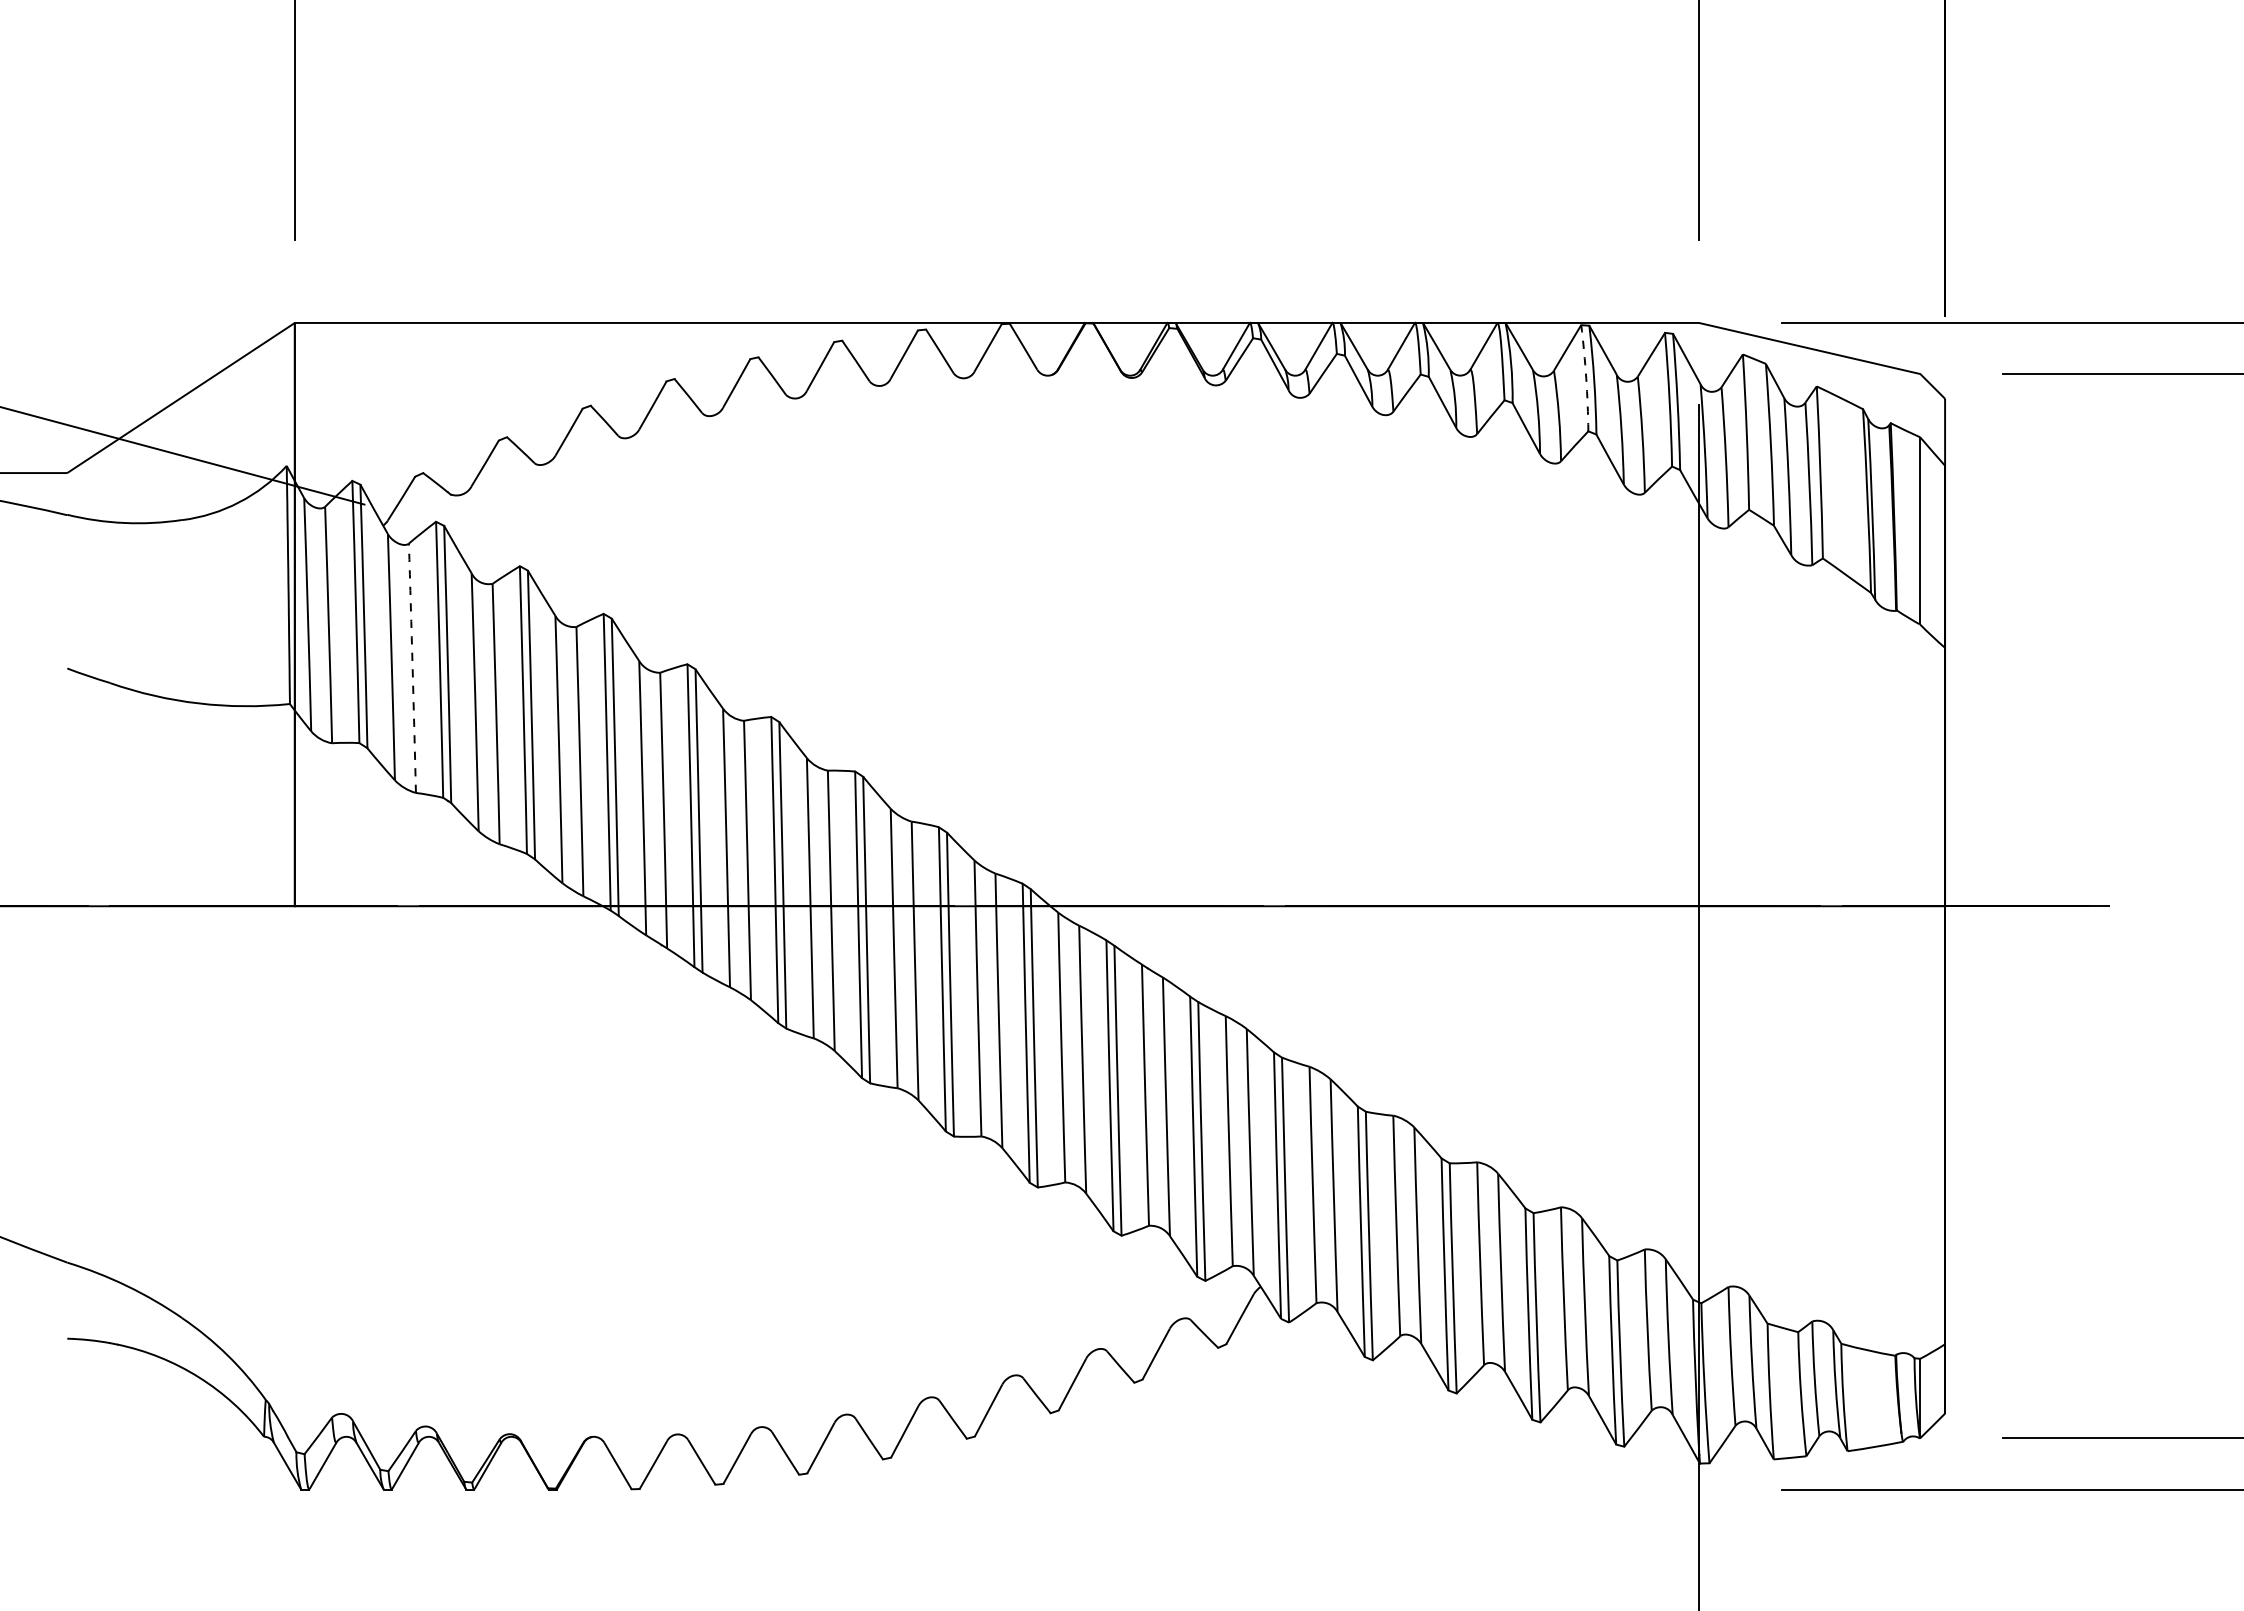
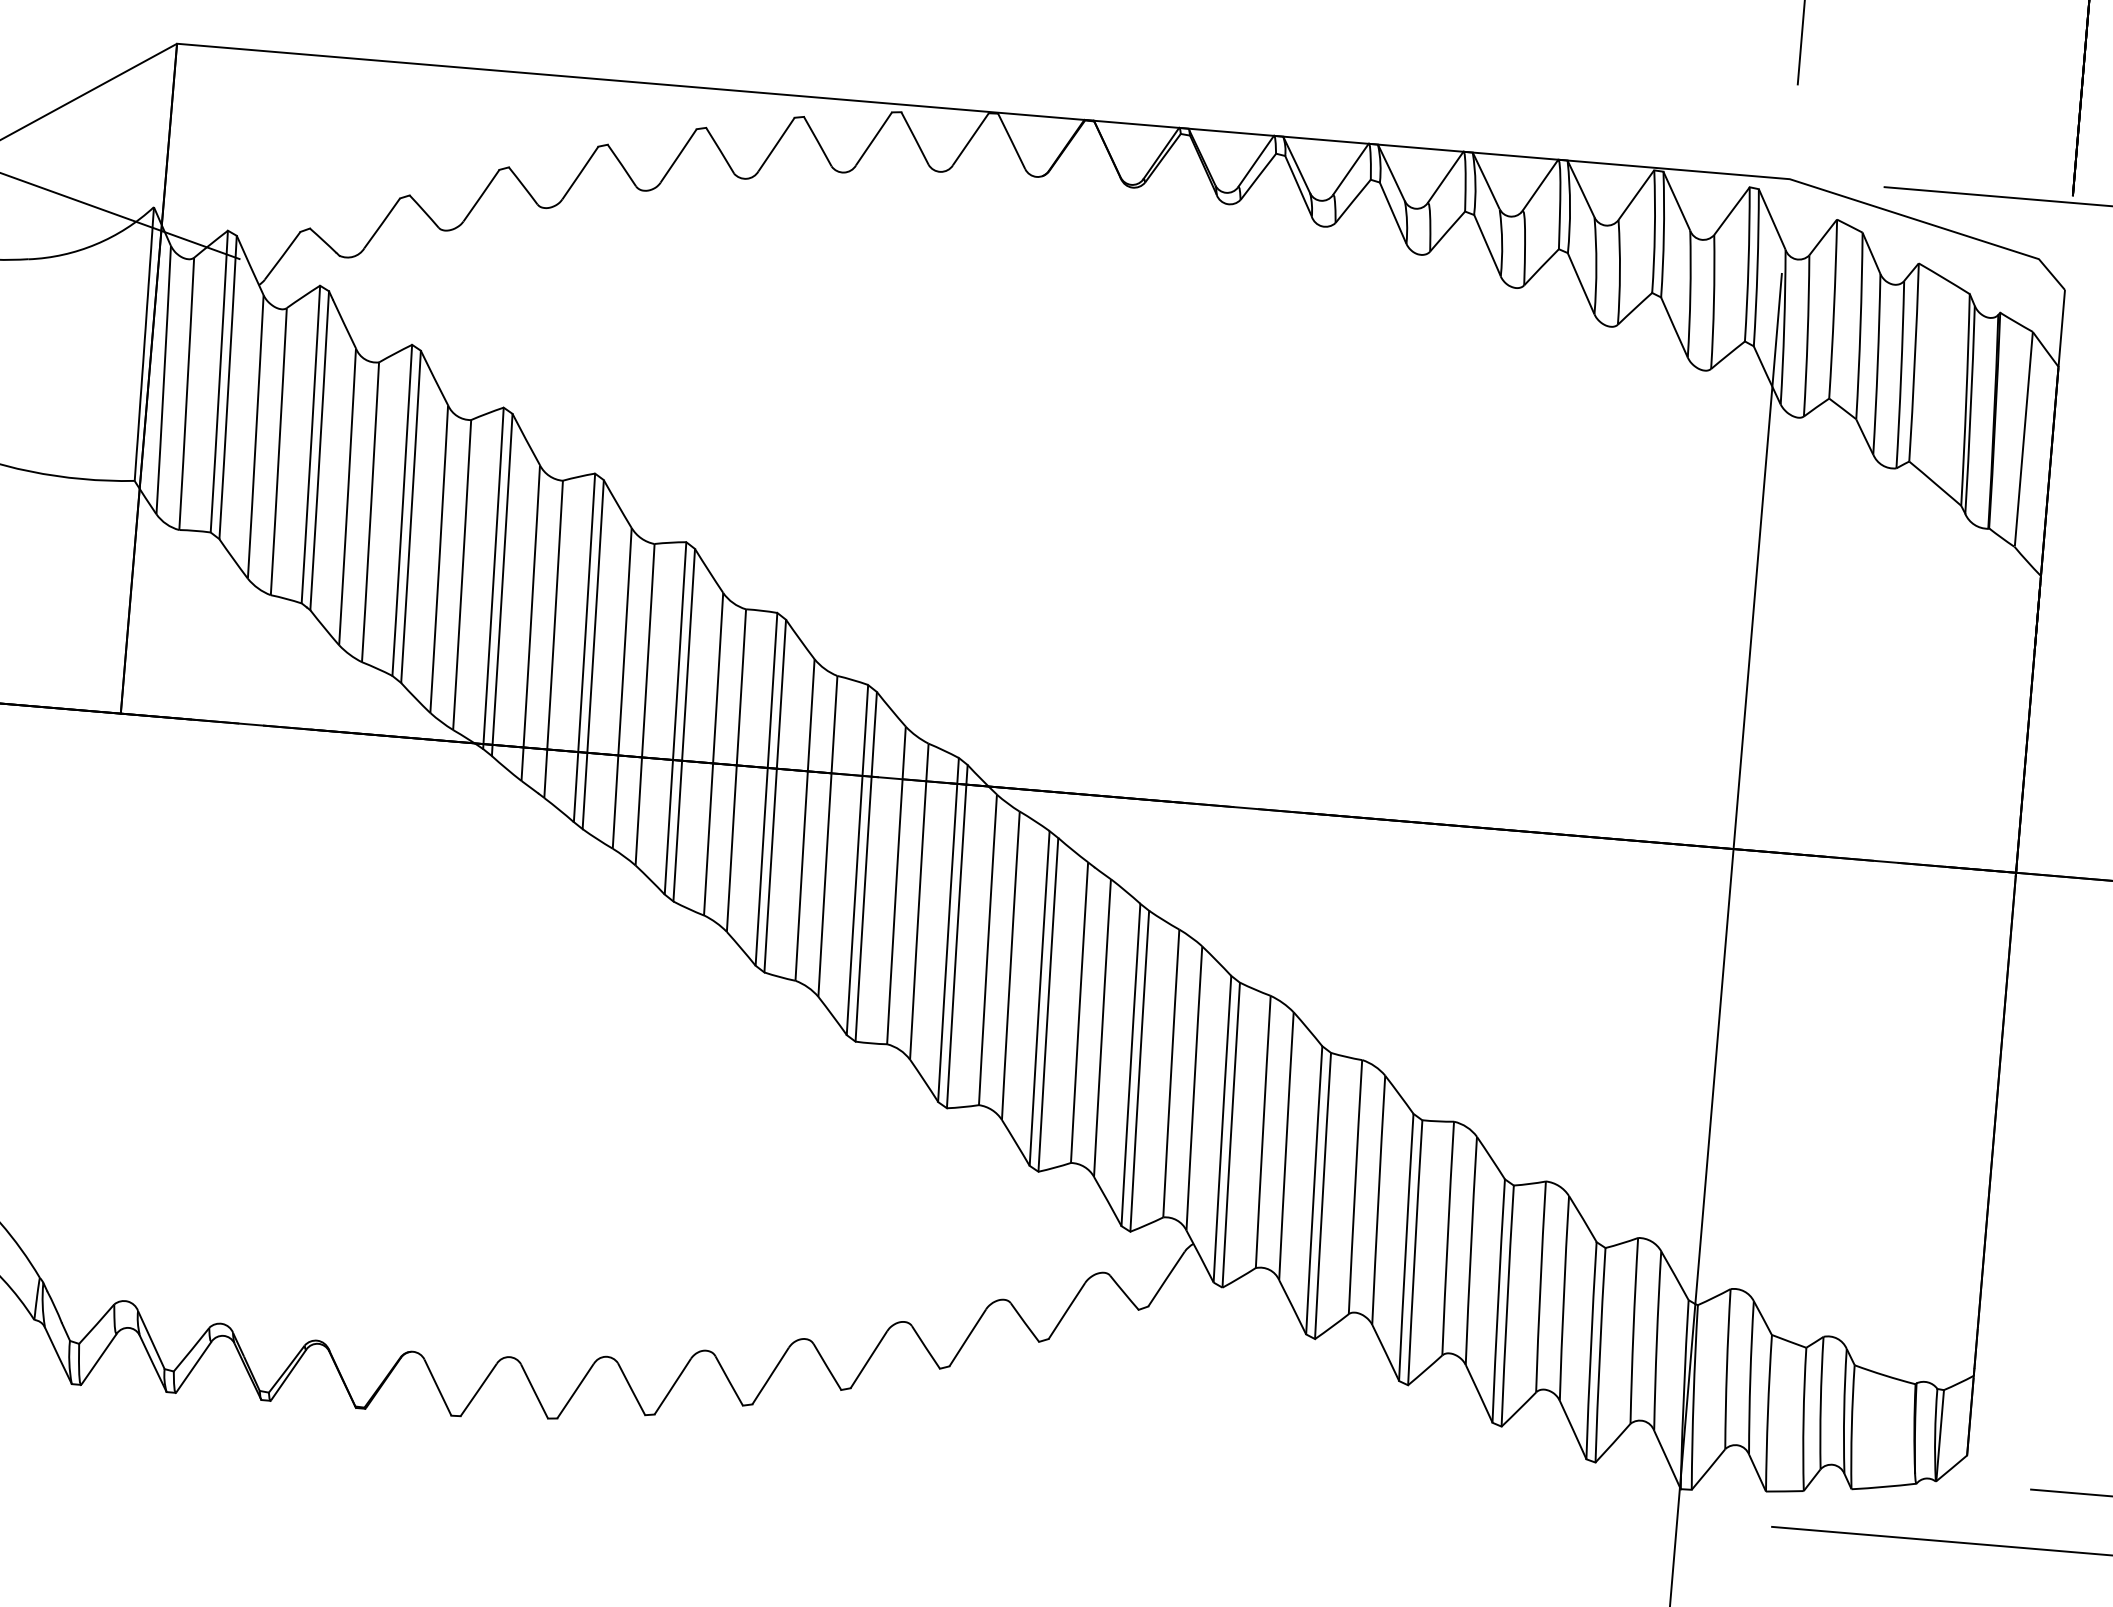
arc: (1586, 378) -> (1655, 232), dashed -> solid
arc: (412, 668) -> (278, 451), dashed -> solid

